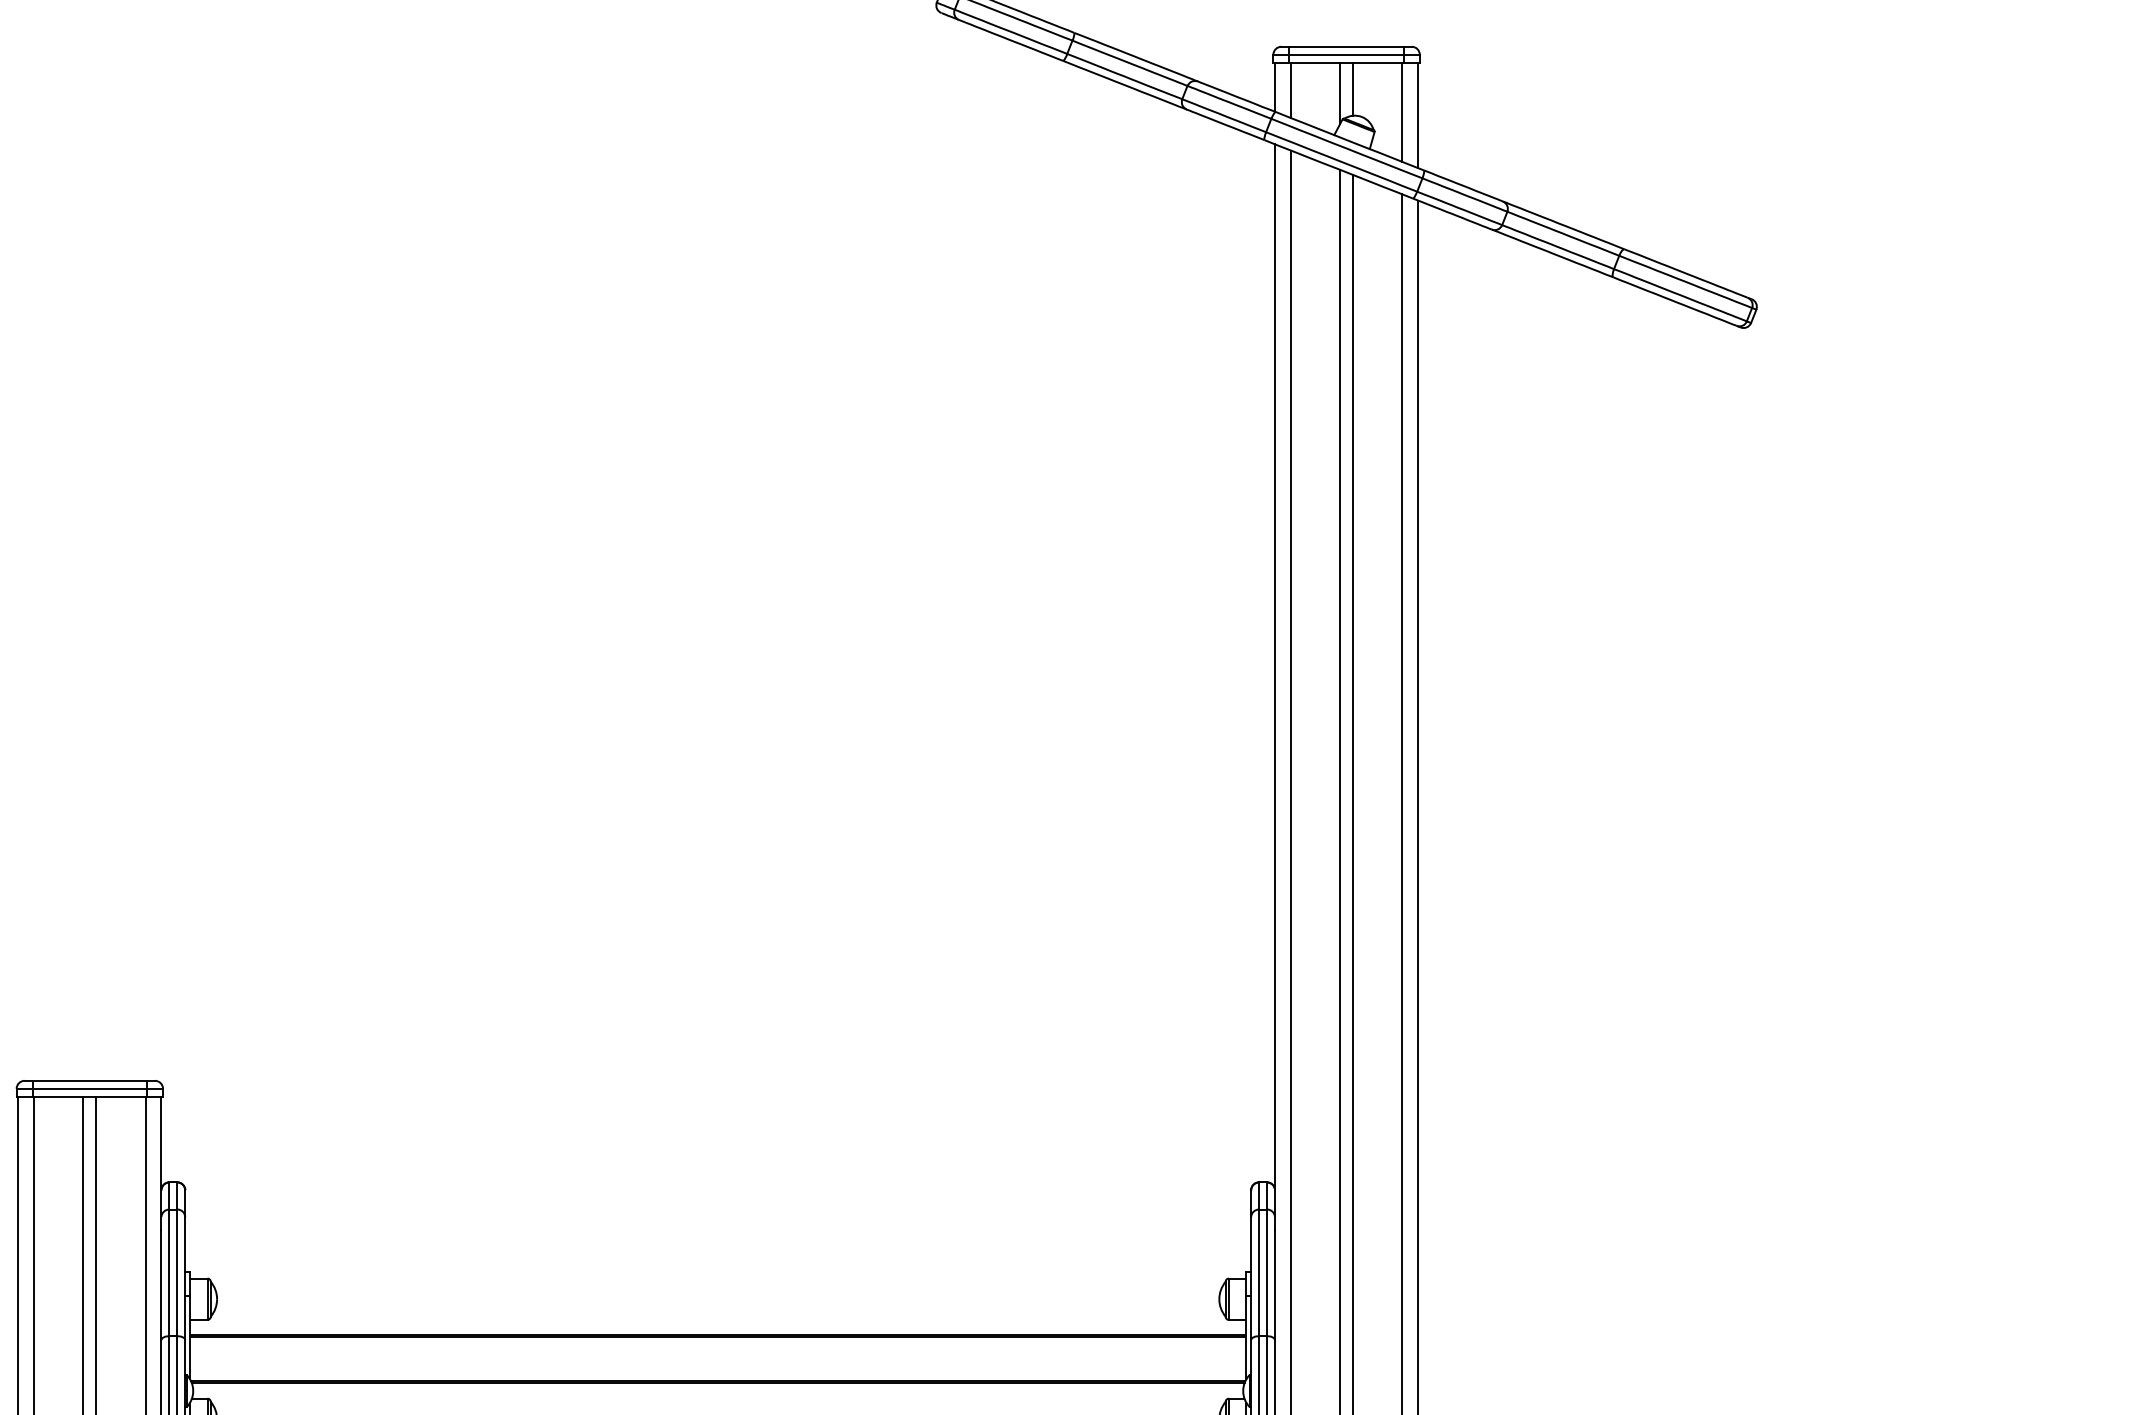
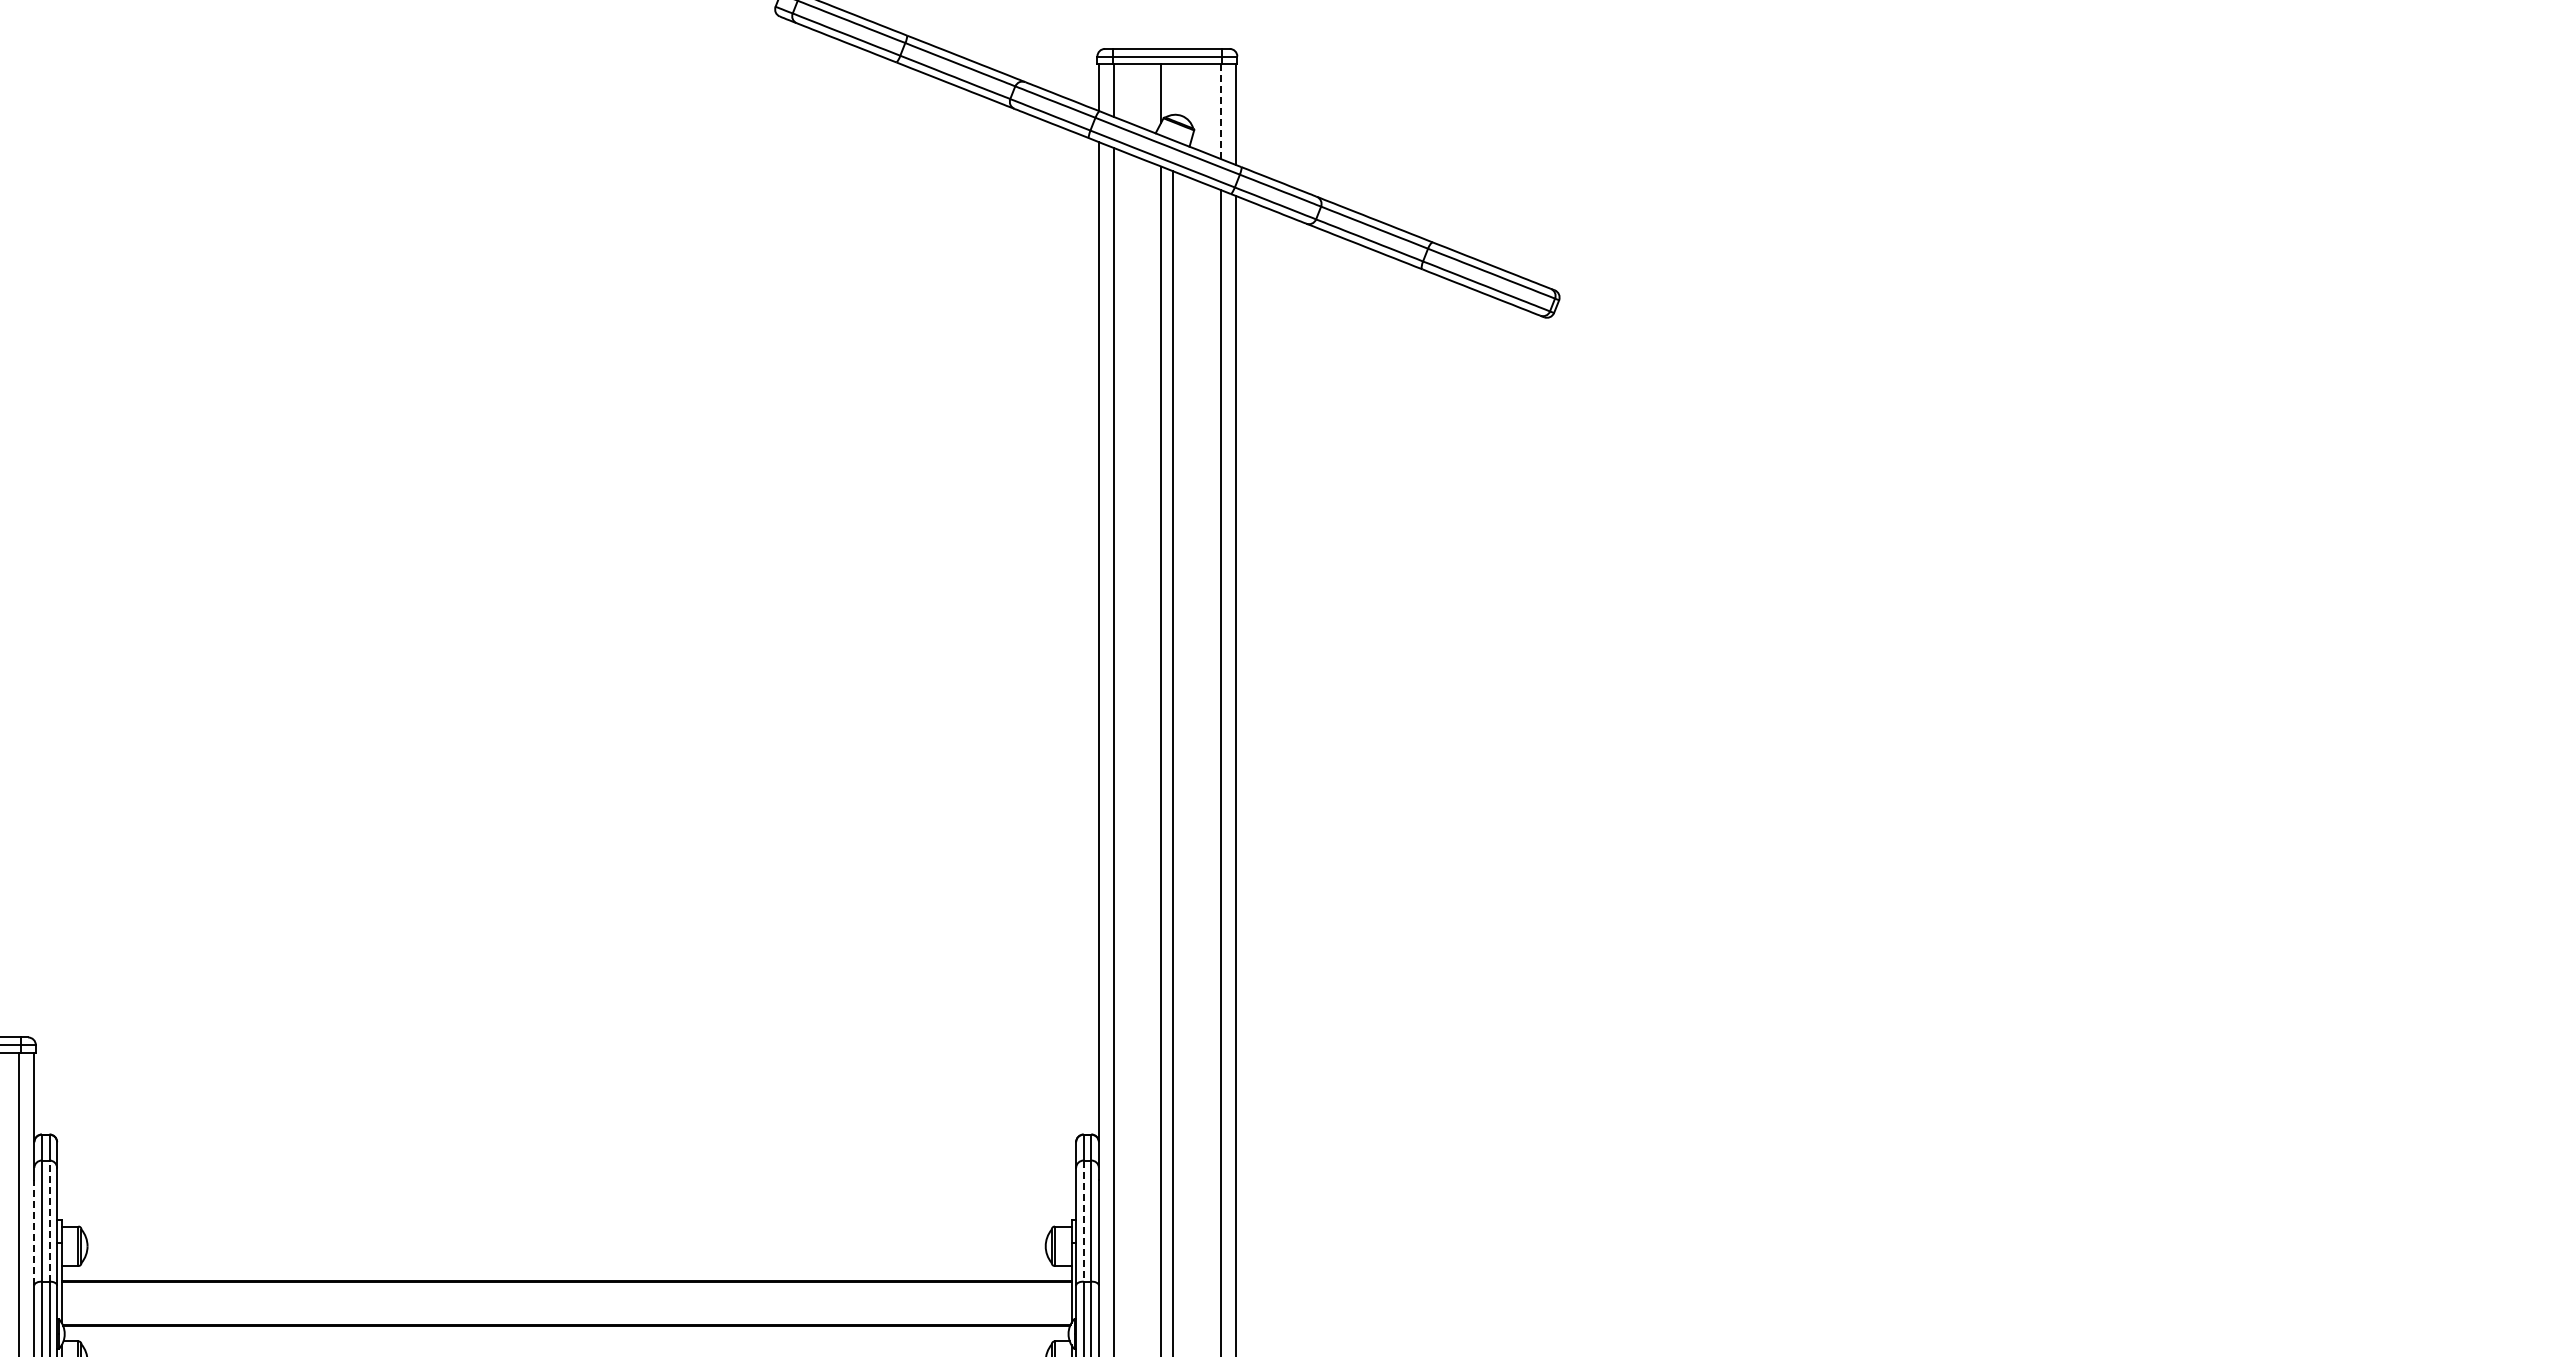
line: (1353, 89) -> (1173, 89), removed
line: (1402, 112) -> (1220, 111), solid -> dashed
line: (177, 1273) -> (49, 1221), solid -> dashed
line: (1258, 1273) -> (1083, 1221), solid -> dashed
line: (161, 1284) -> (34, 1232), solid -> dashed

